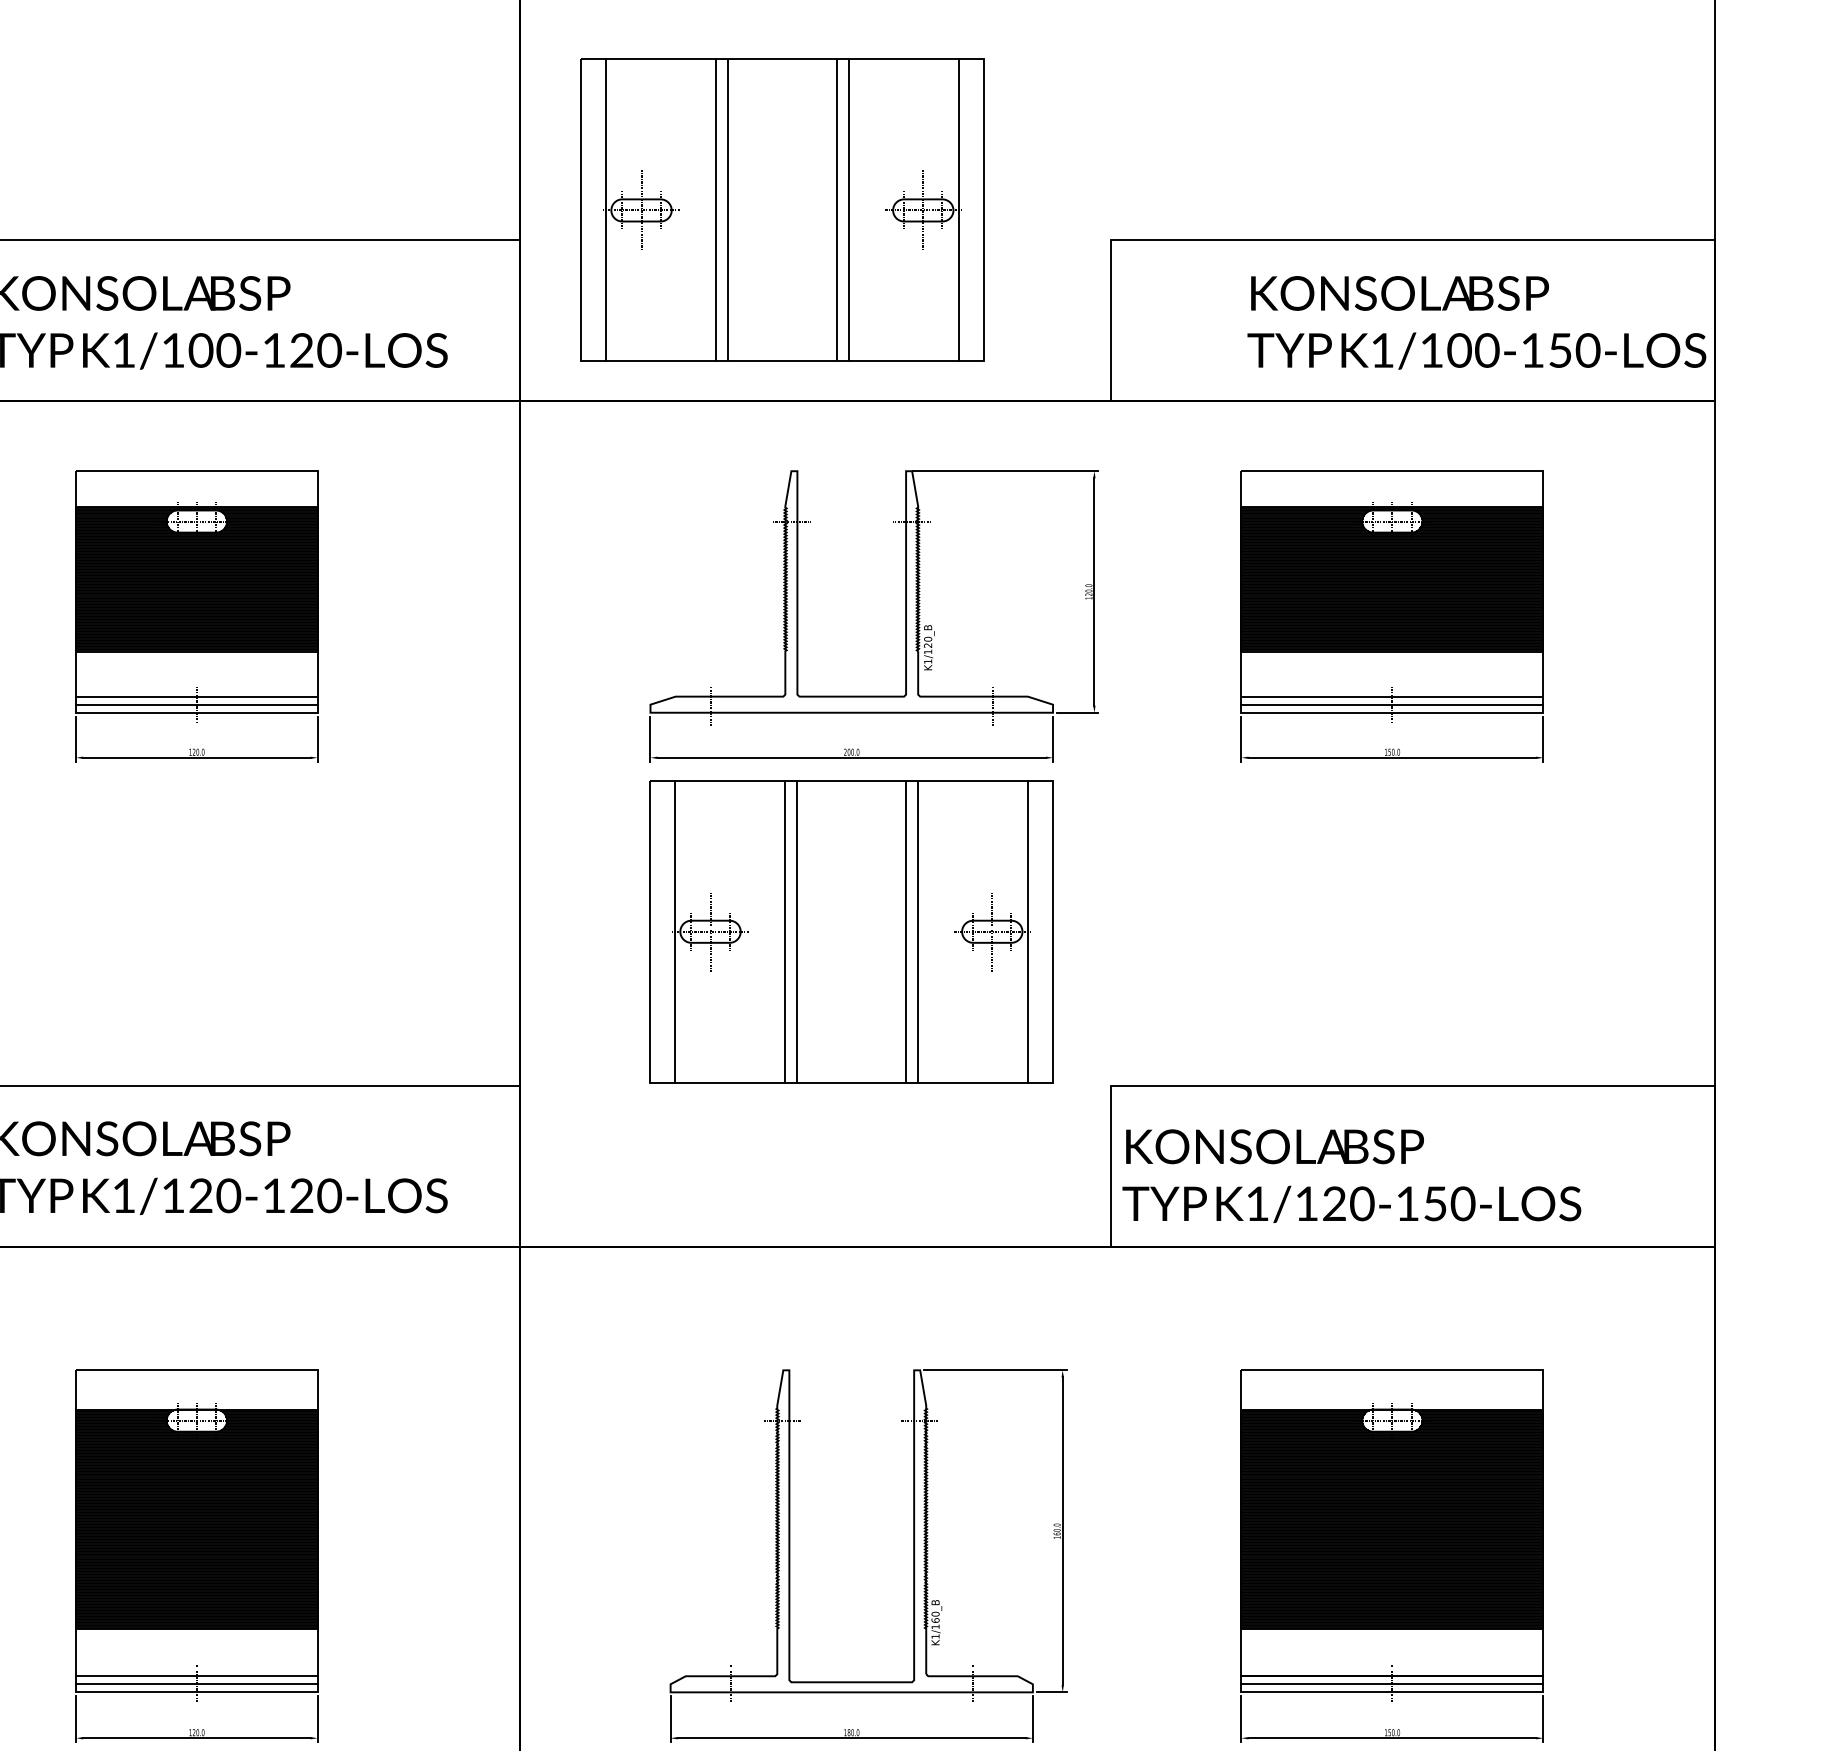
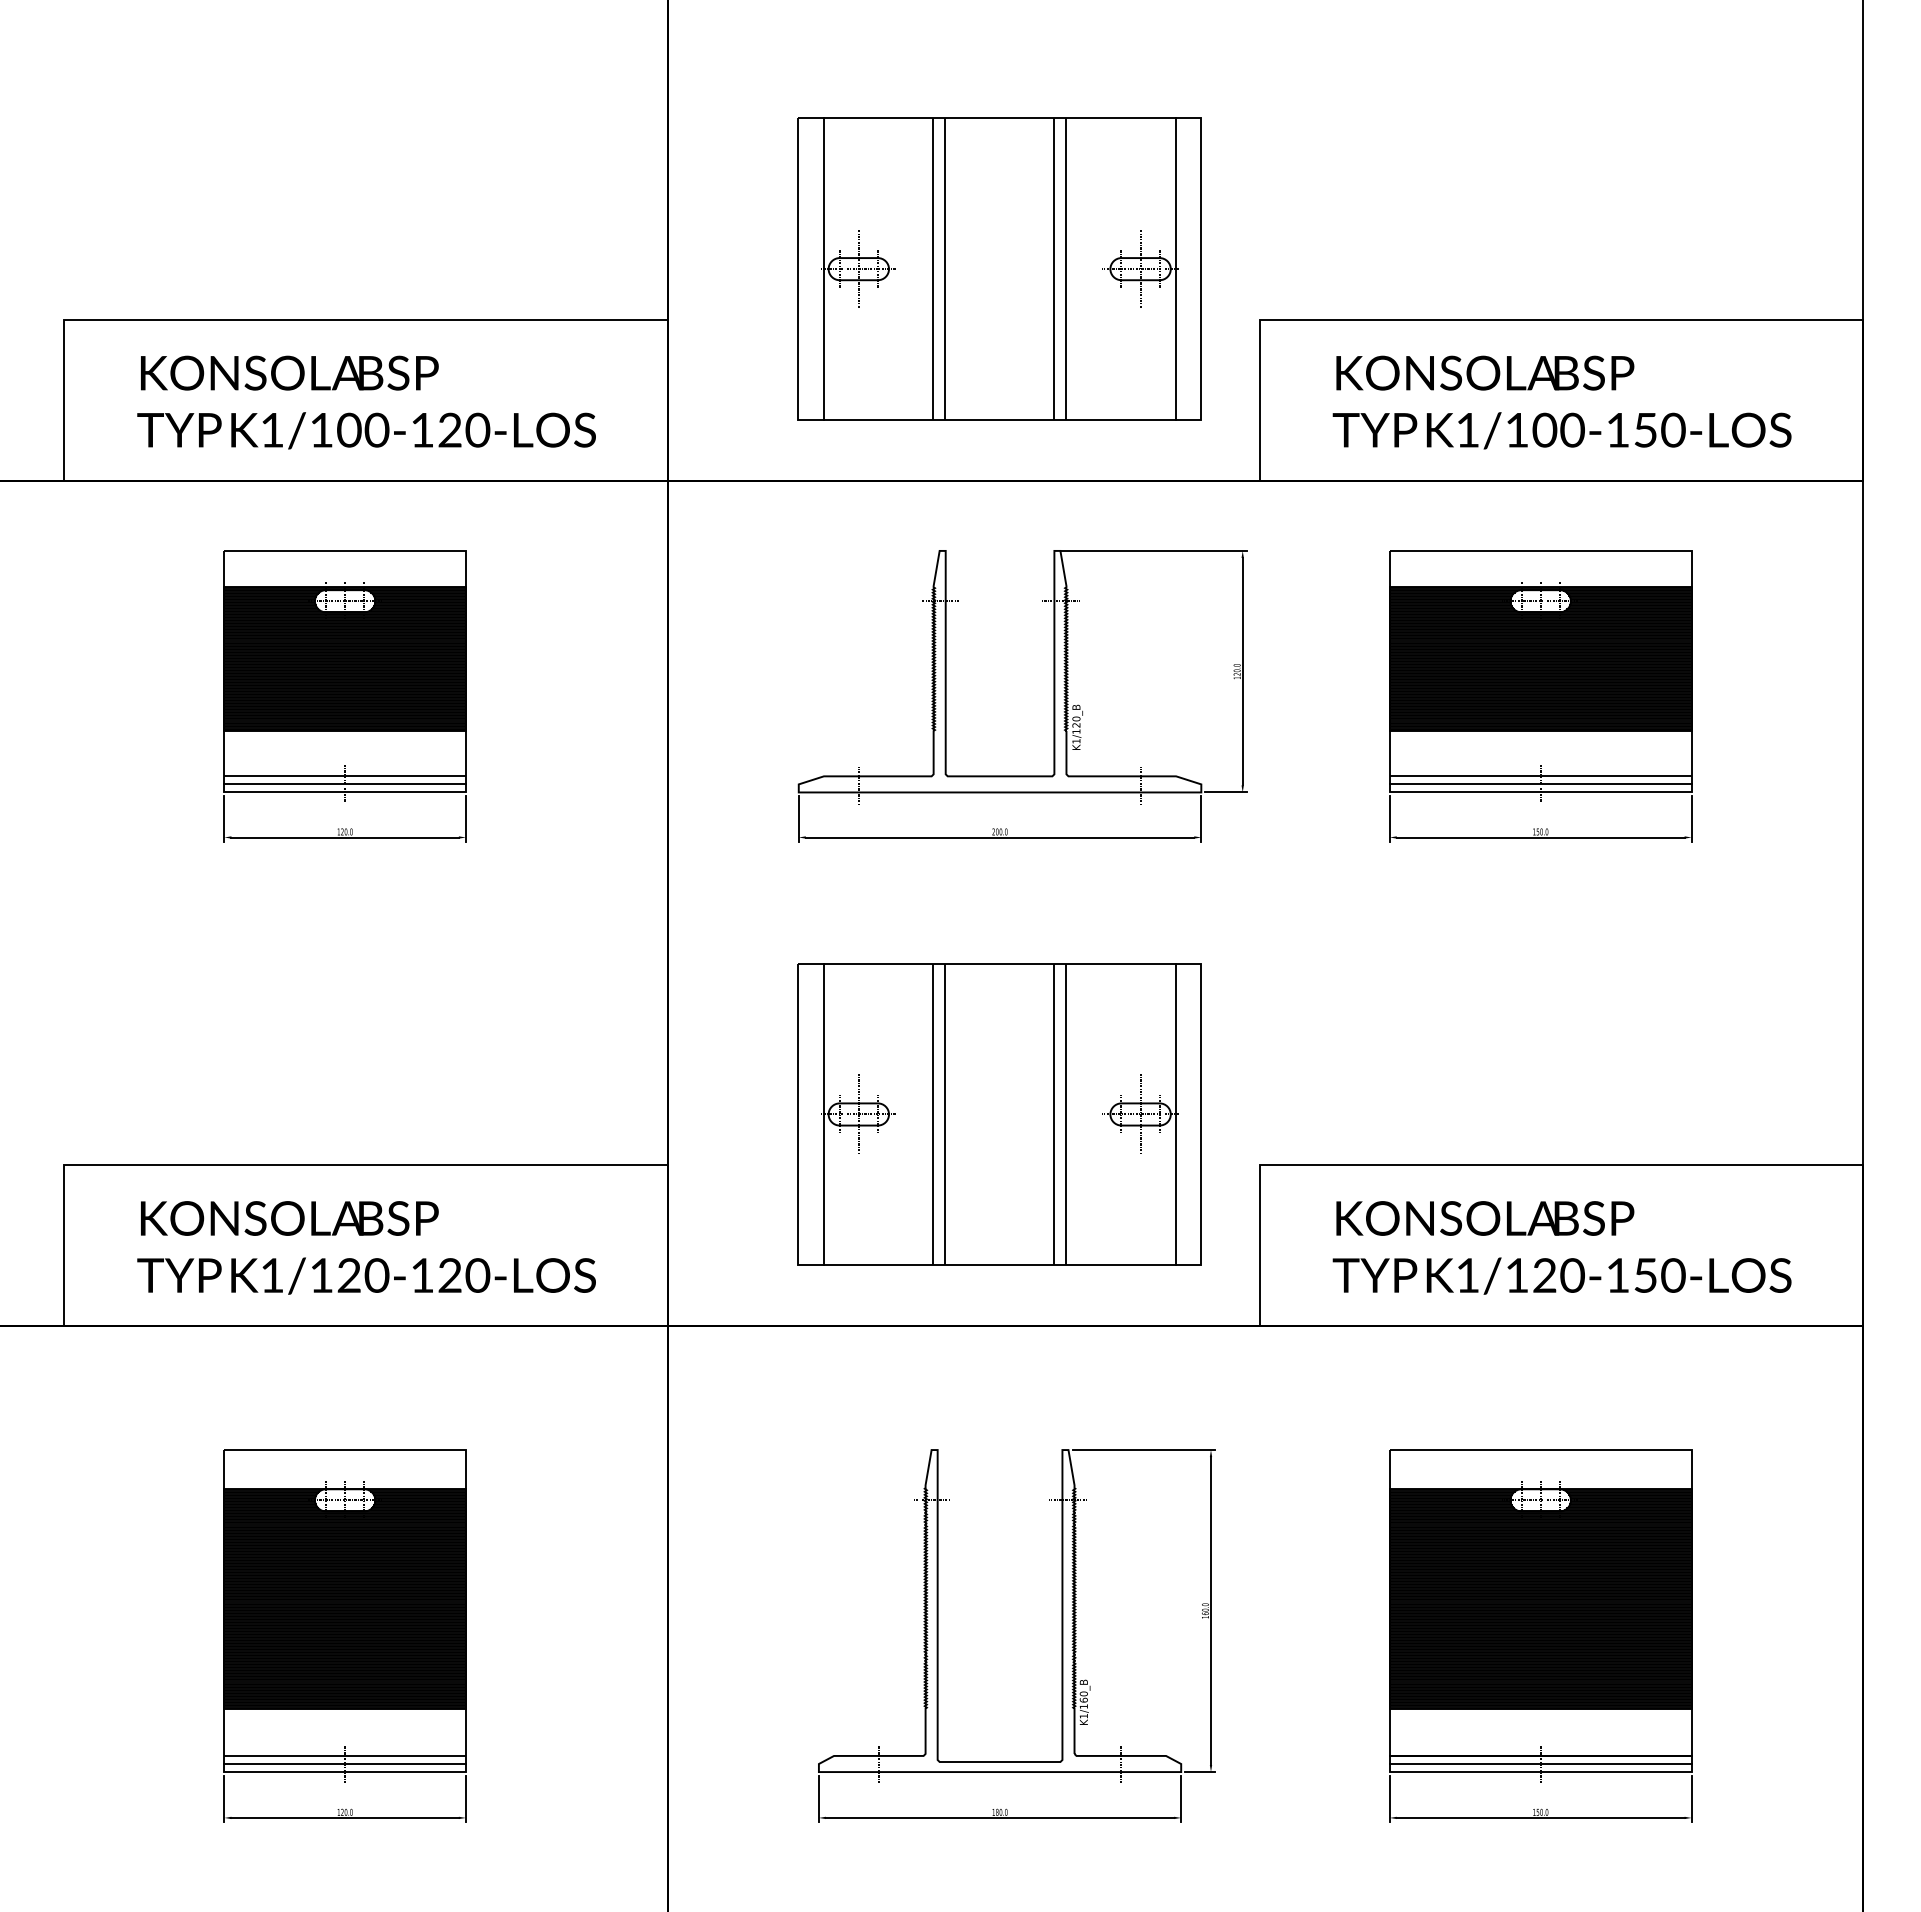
part: (782, 209) -> (999, 268), moved
text: (1476, 322) -> (1561, 402), moved
part: (851, 931) -> (999, 1114), moved
text: (1351, 1175) -> (1561, 1247), moved

